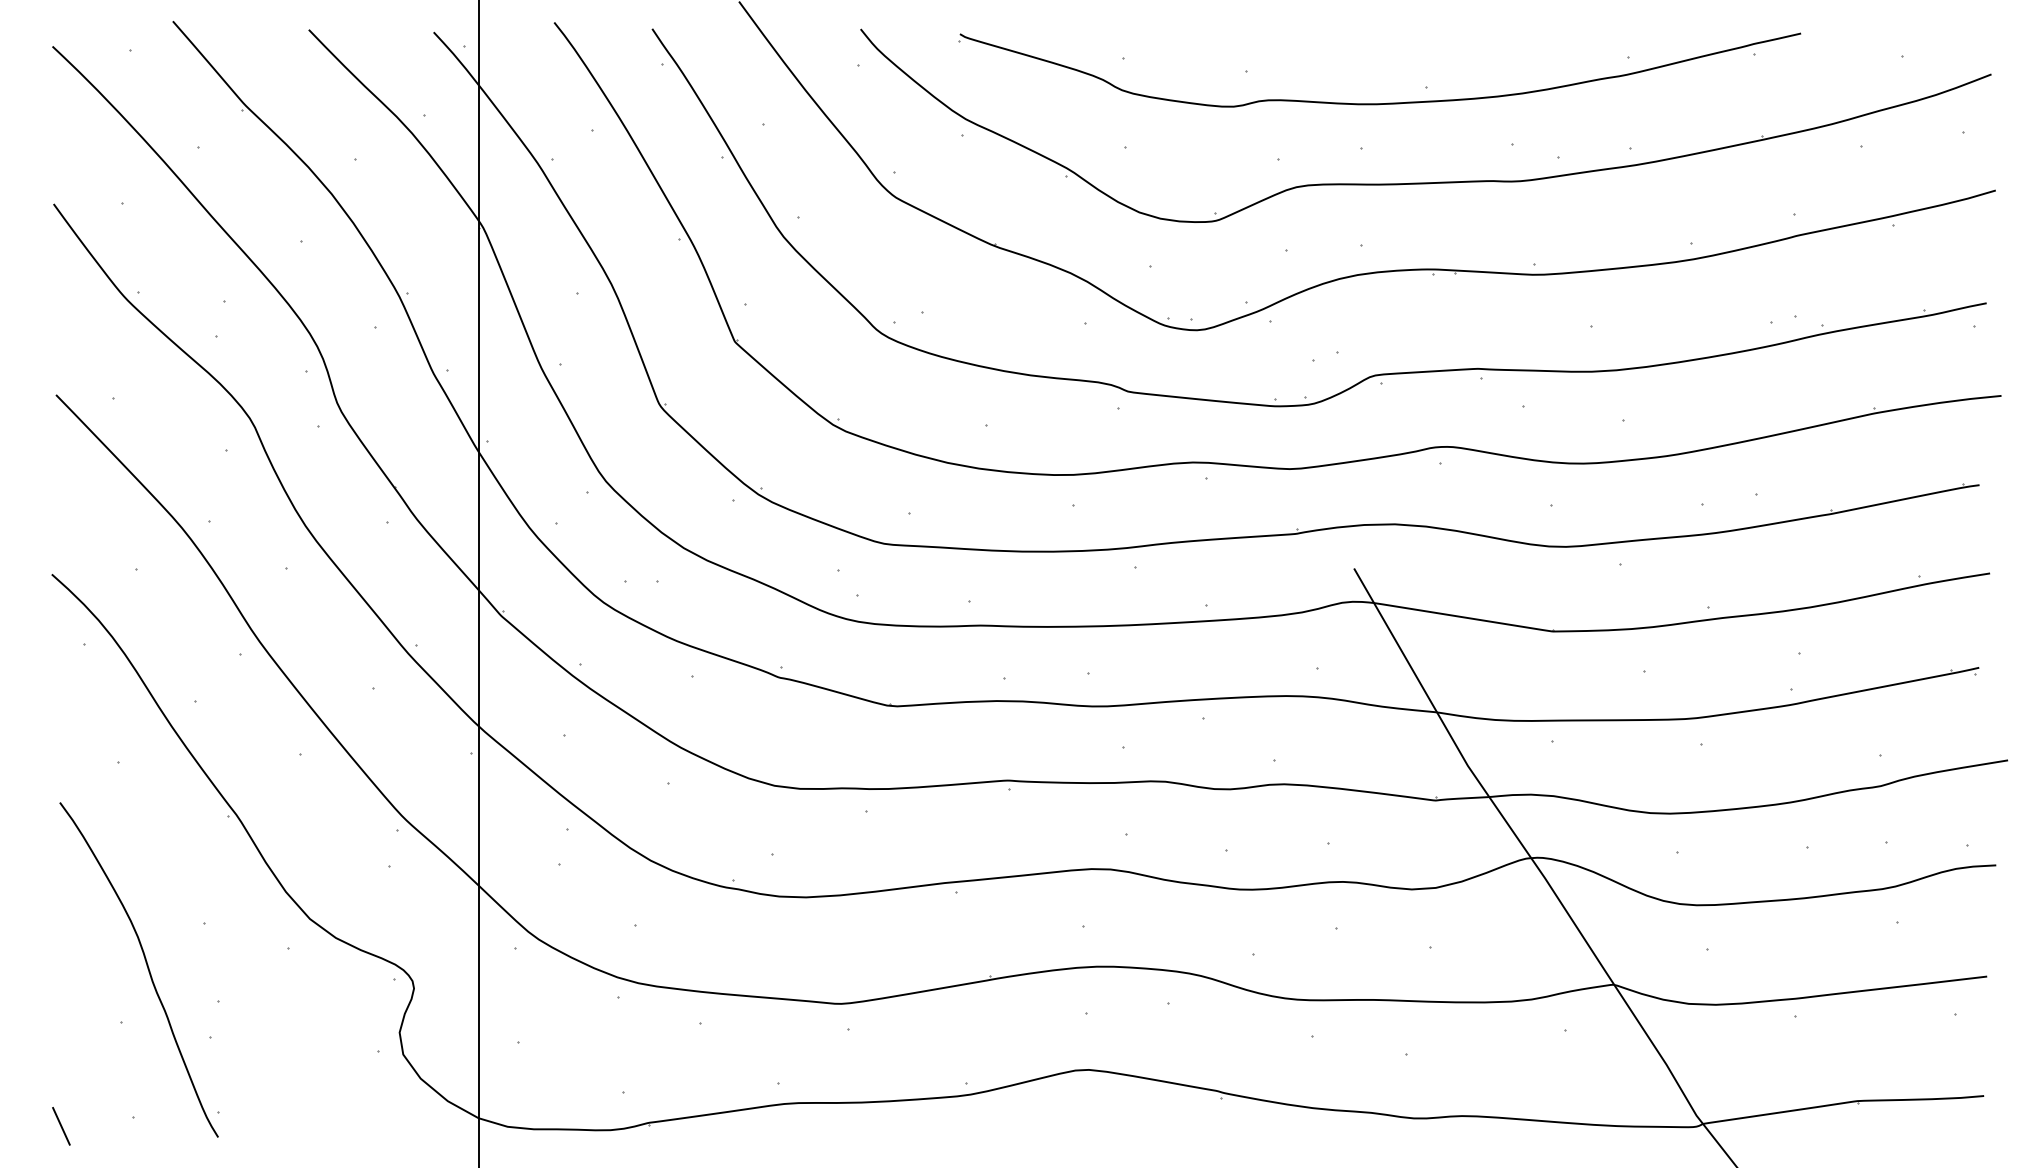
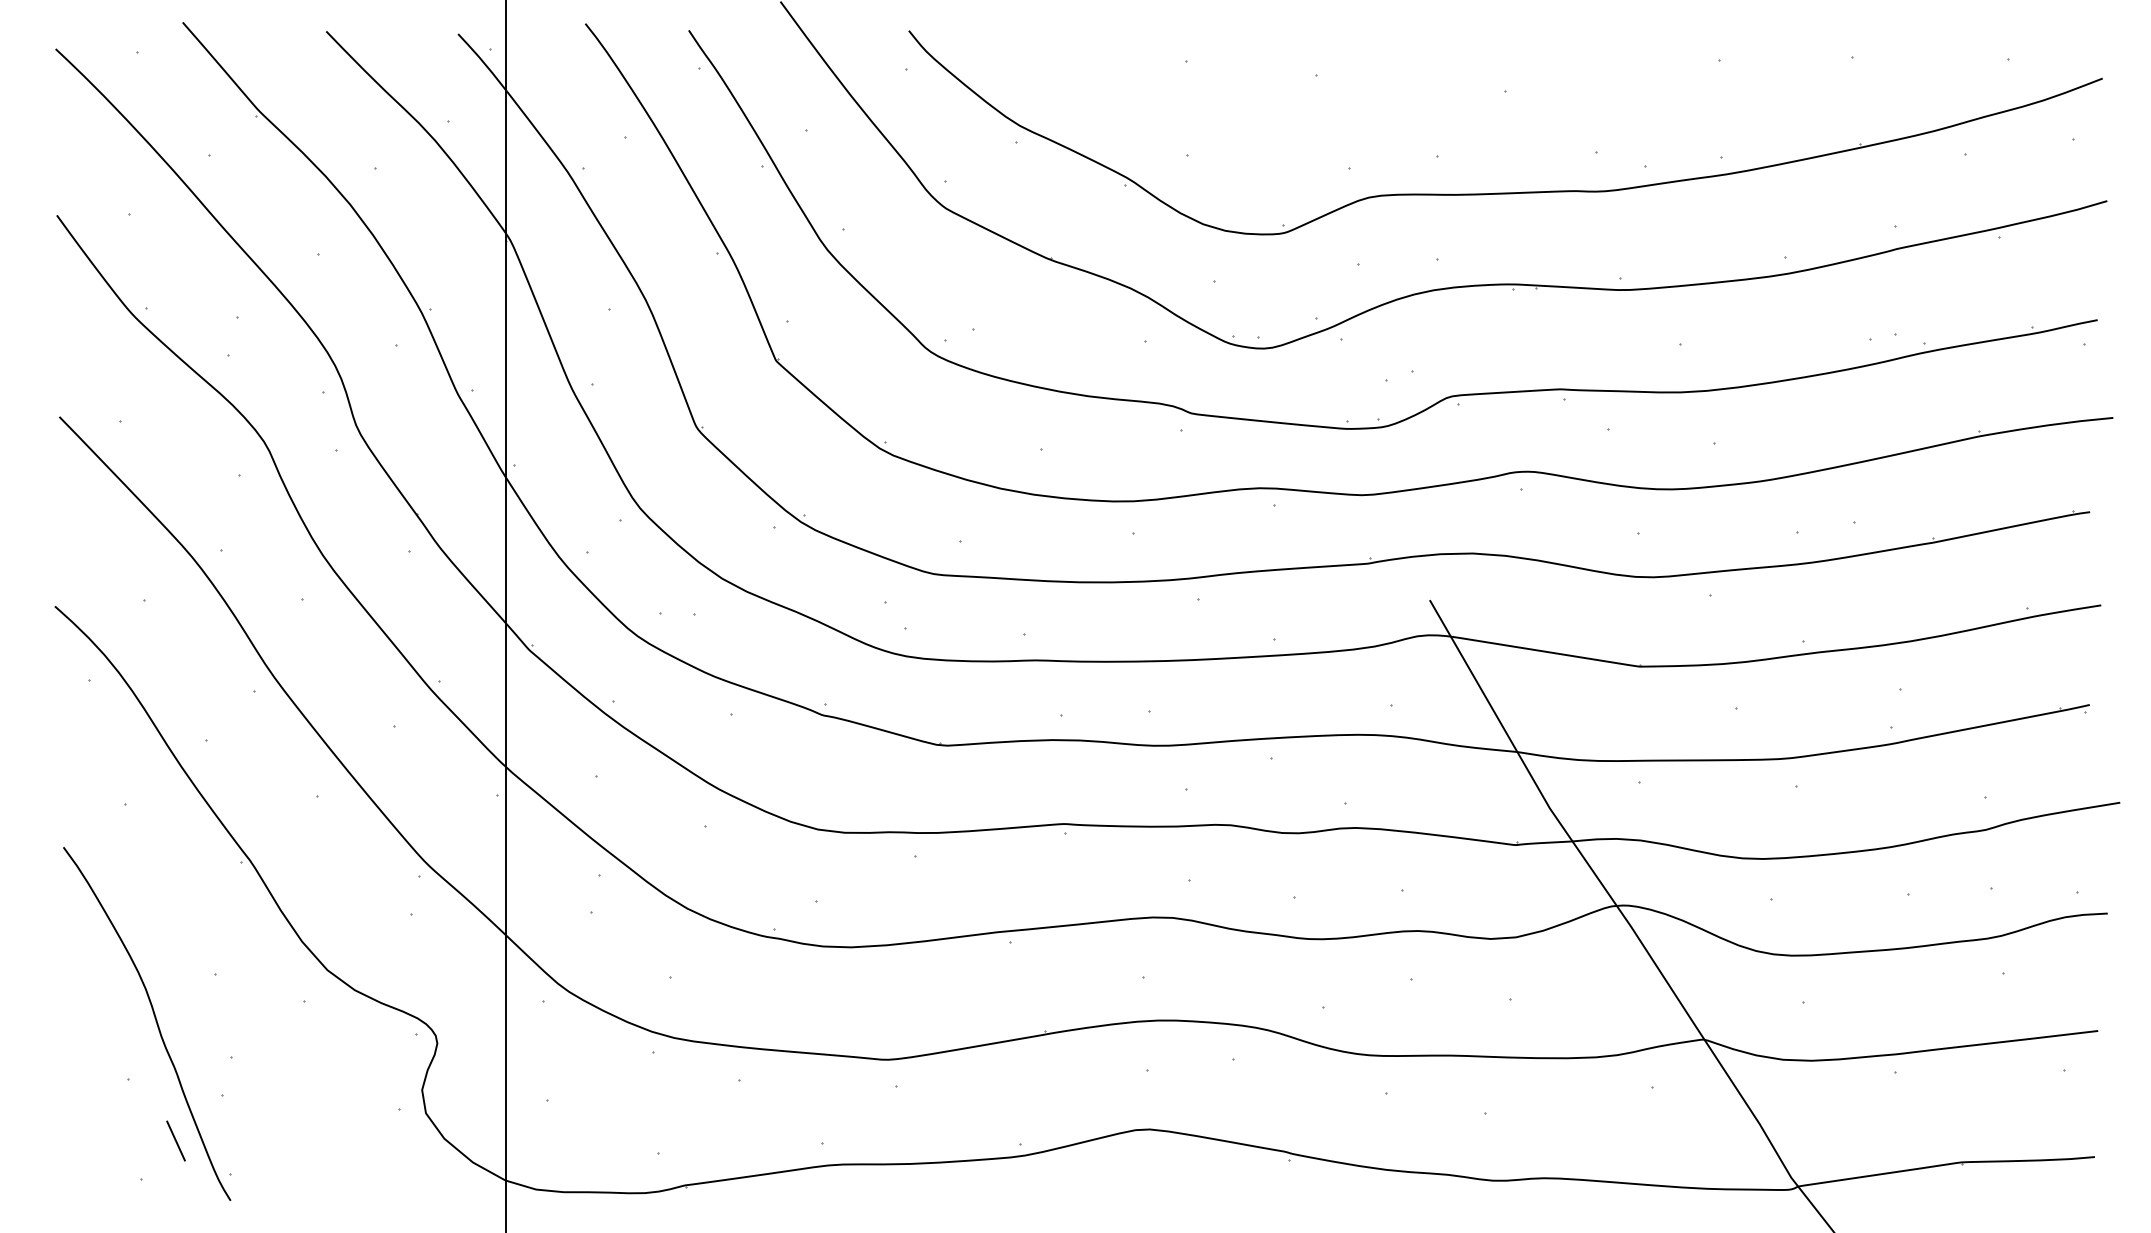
part: (1382, 102) -> (1459, 108), removed
line: (60, 1125) -> (175, 1140), moved

